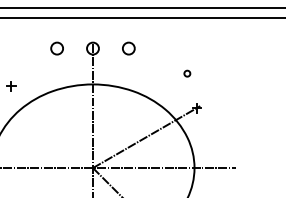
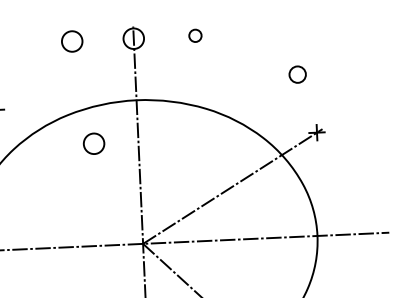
circle: (128, 48) -> (194, 35), size x0.6
circle: (187, 73) -> (298, 74), size x1.6
circle: (66, 108) -> (92, 143), added

